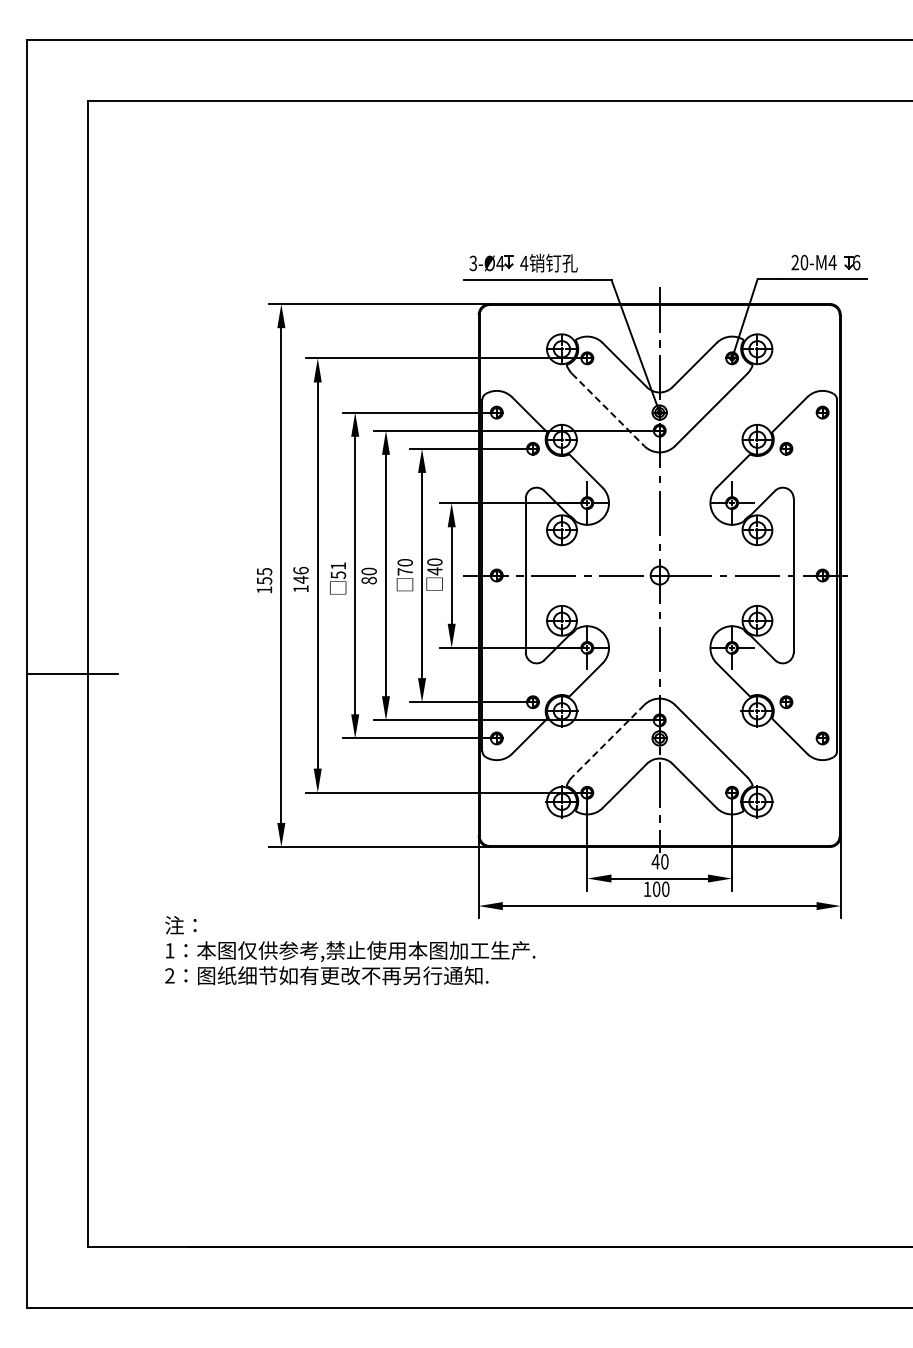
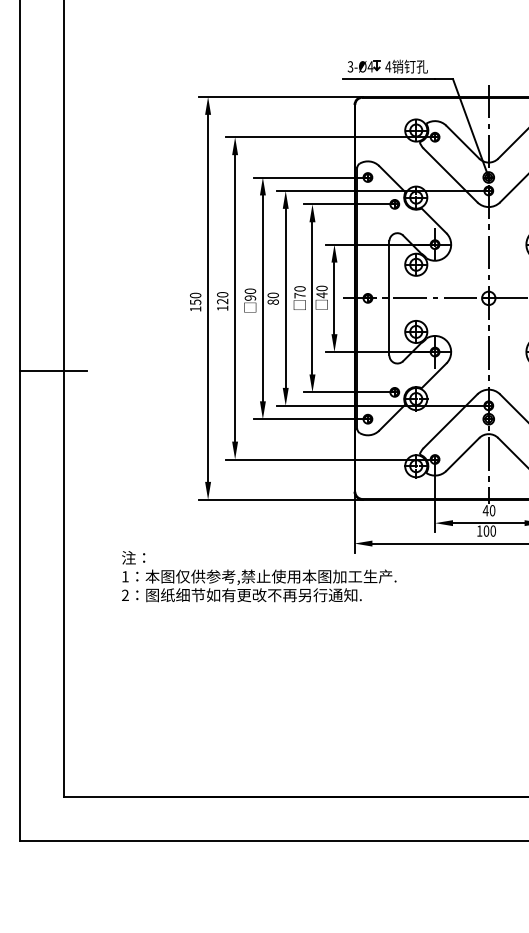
line: (608, 410) -> (450, 175), dashed -> solid
text: (338, 570) -> (250, 294), 51 -> 90
text: (264, 571) -> (195, 295), 155 -> 150
text: (300, 574) -> (222, 297), 146 -> 120
line: (607, 741) -> (450, 421), dashed -> solid

